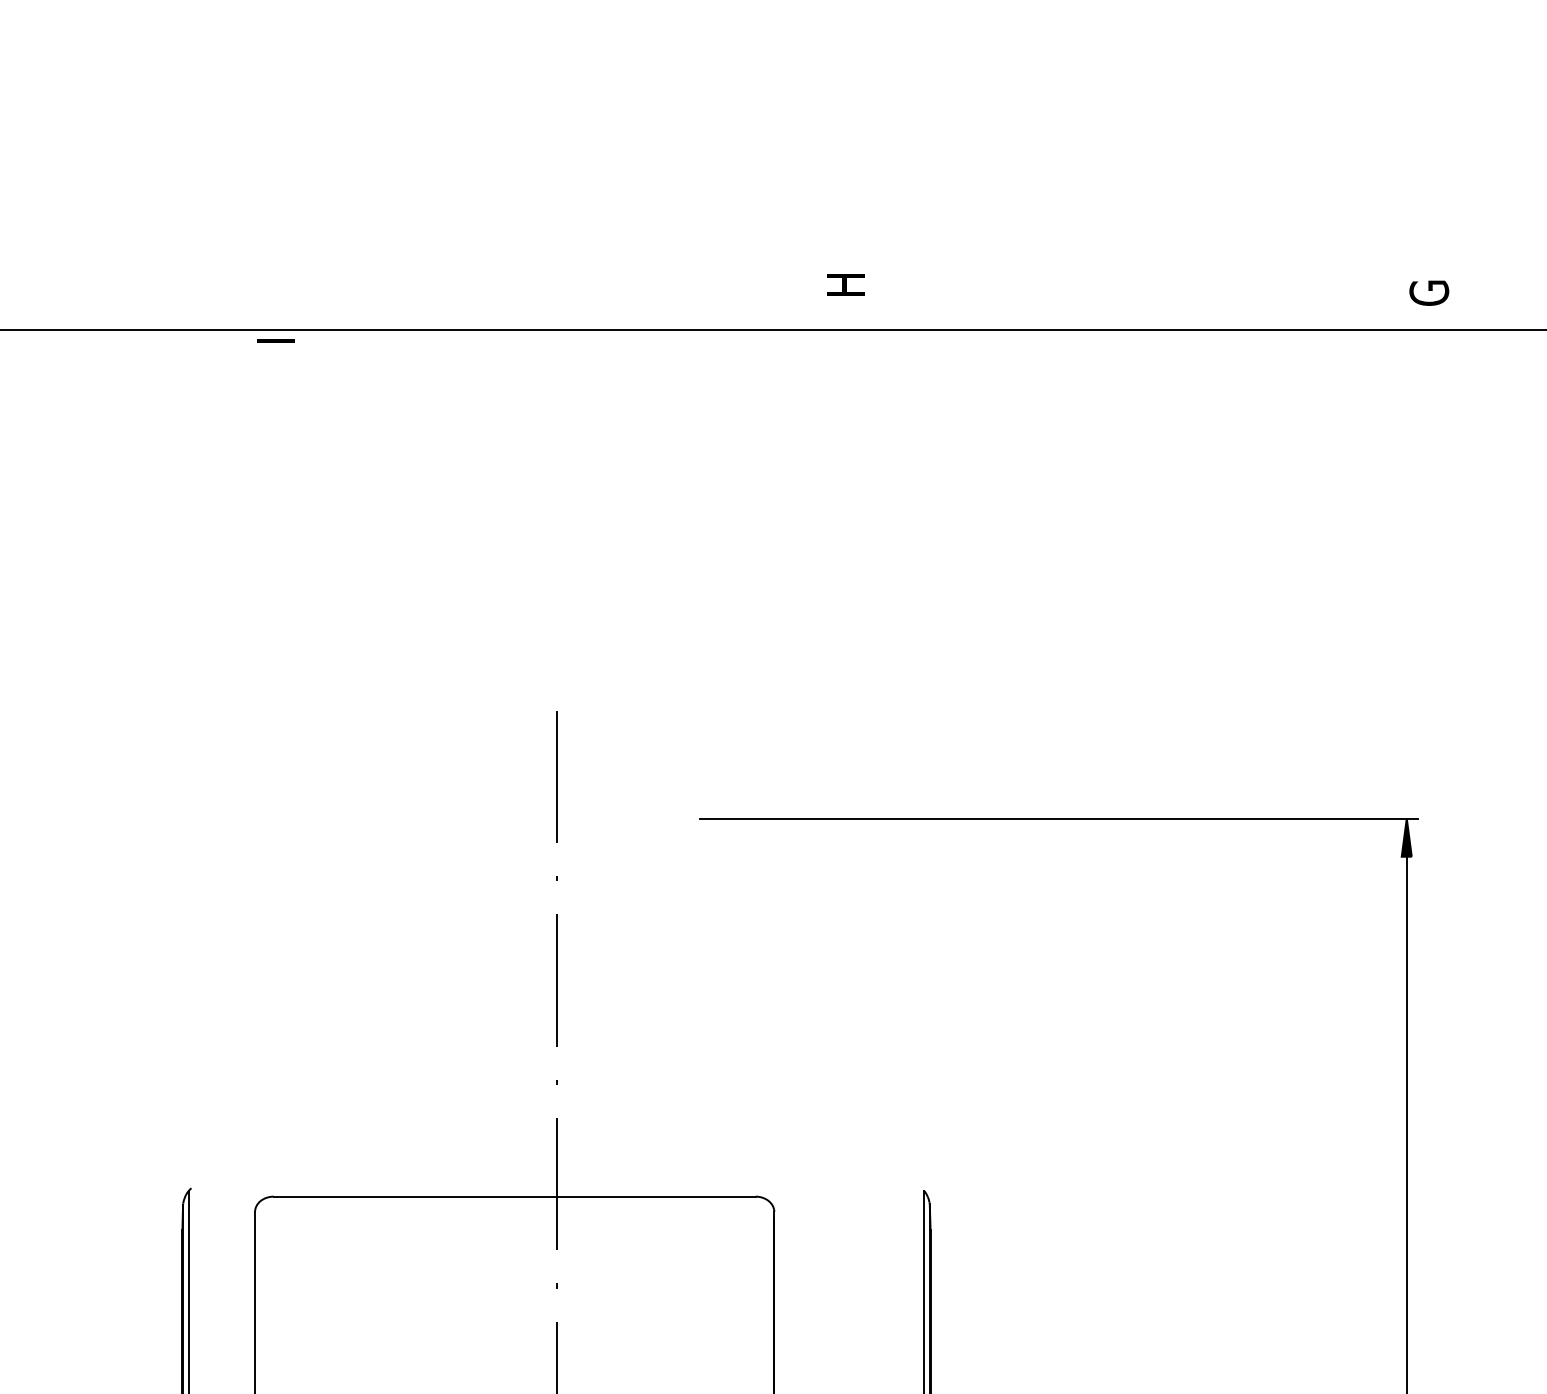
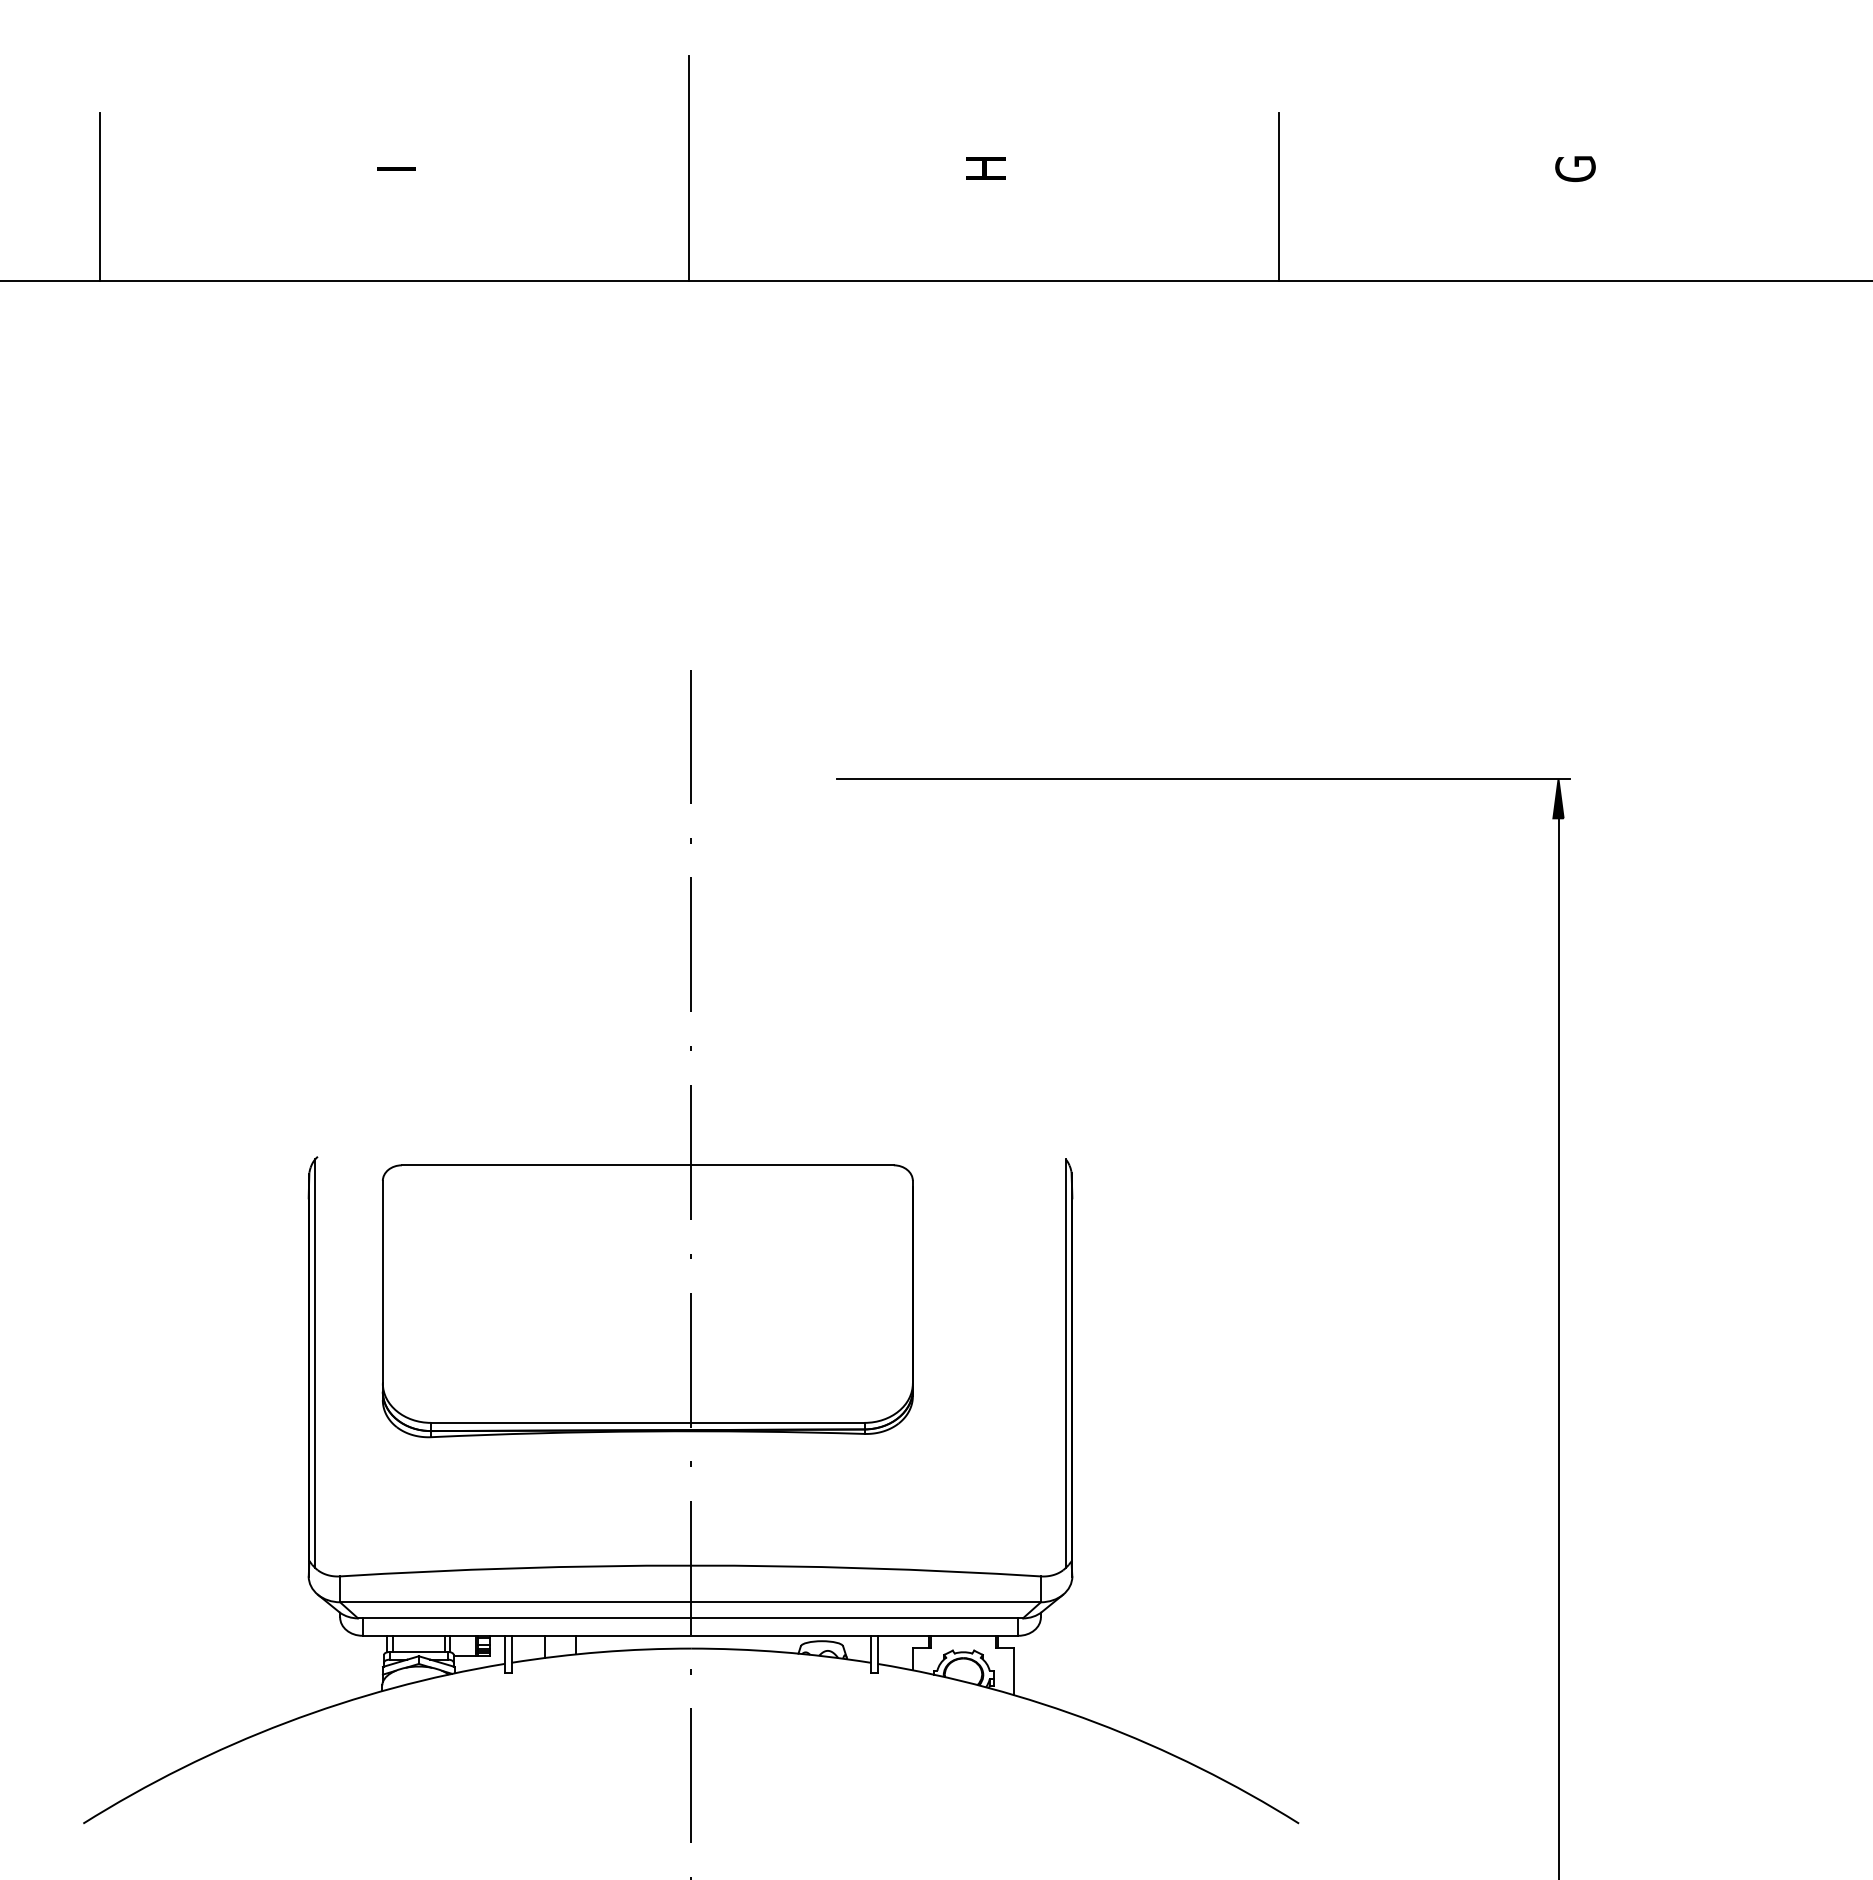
line: (555, 220) -> (689, 168), added
line: (1132, 247) -> (1278, 196), added
text: (845, 284) -> (985, 168), moved
text: (1429, 292) -> (1575, 168), moved
text: (276, 340) -> (396, 168), moved

